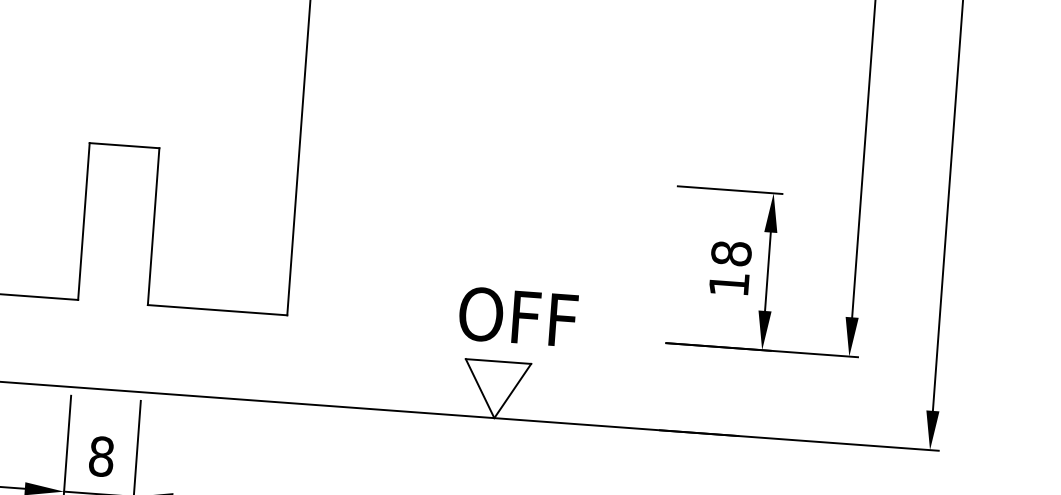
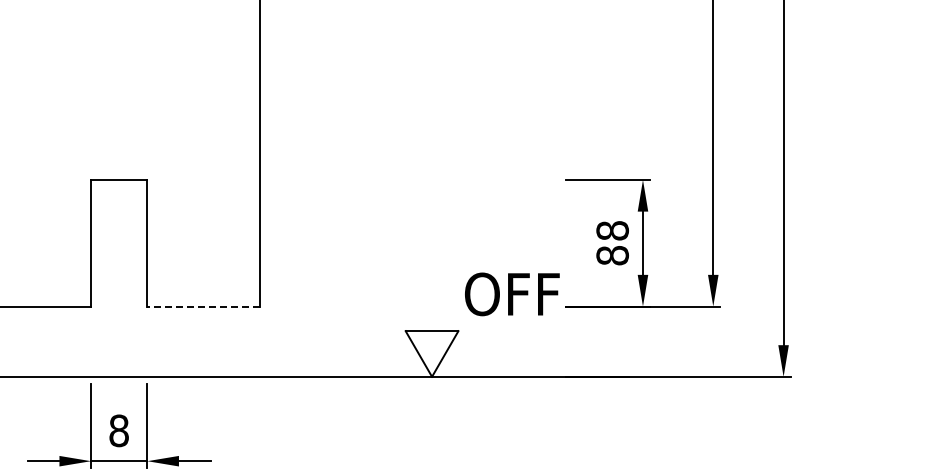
text: (729, 284) -> (612, 255), 18 -> 88
line: (217, 310) -> (203, 306), solid -> dashed
text: (518, 317) -> (512, 294), moved

